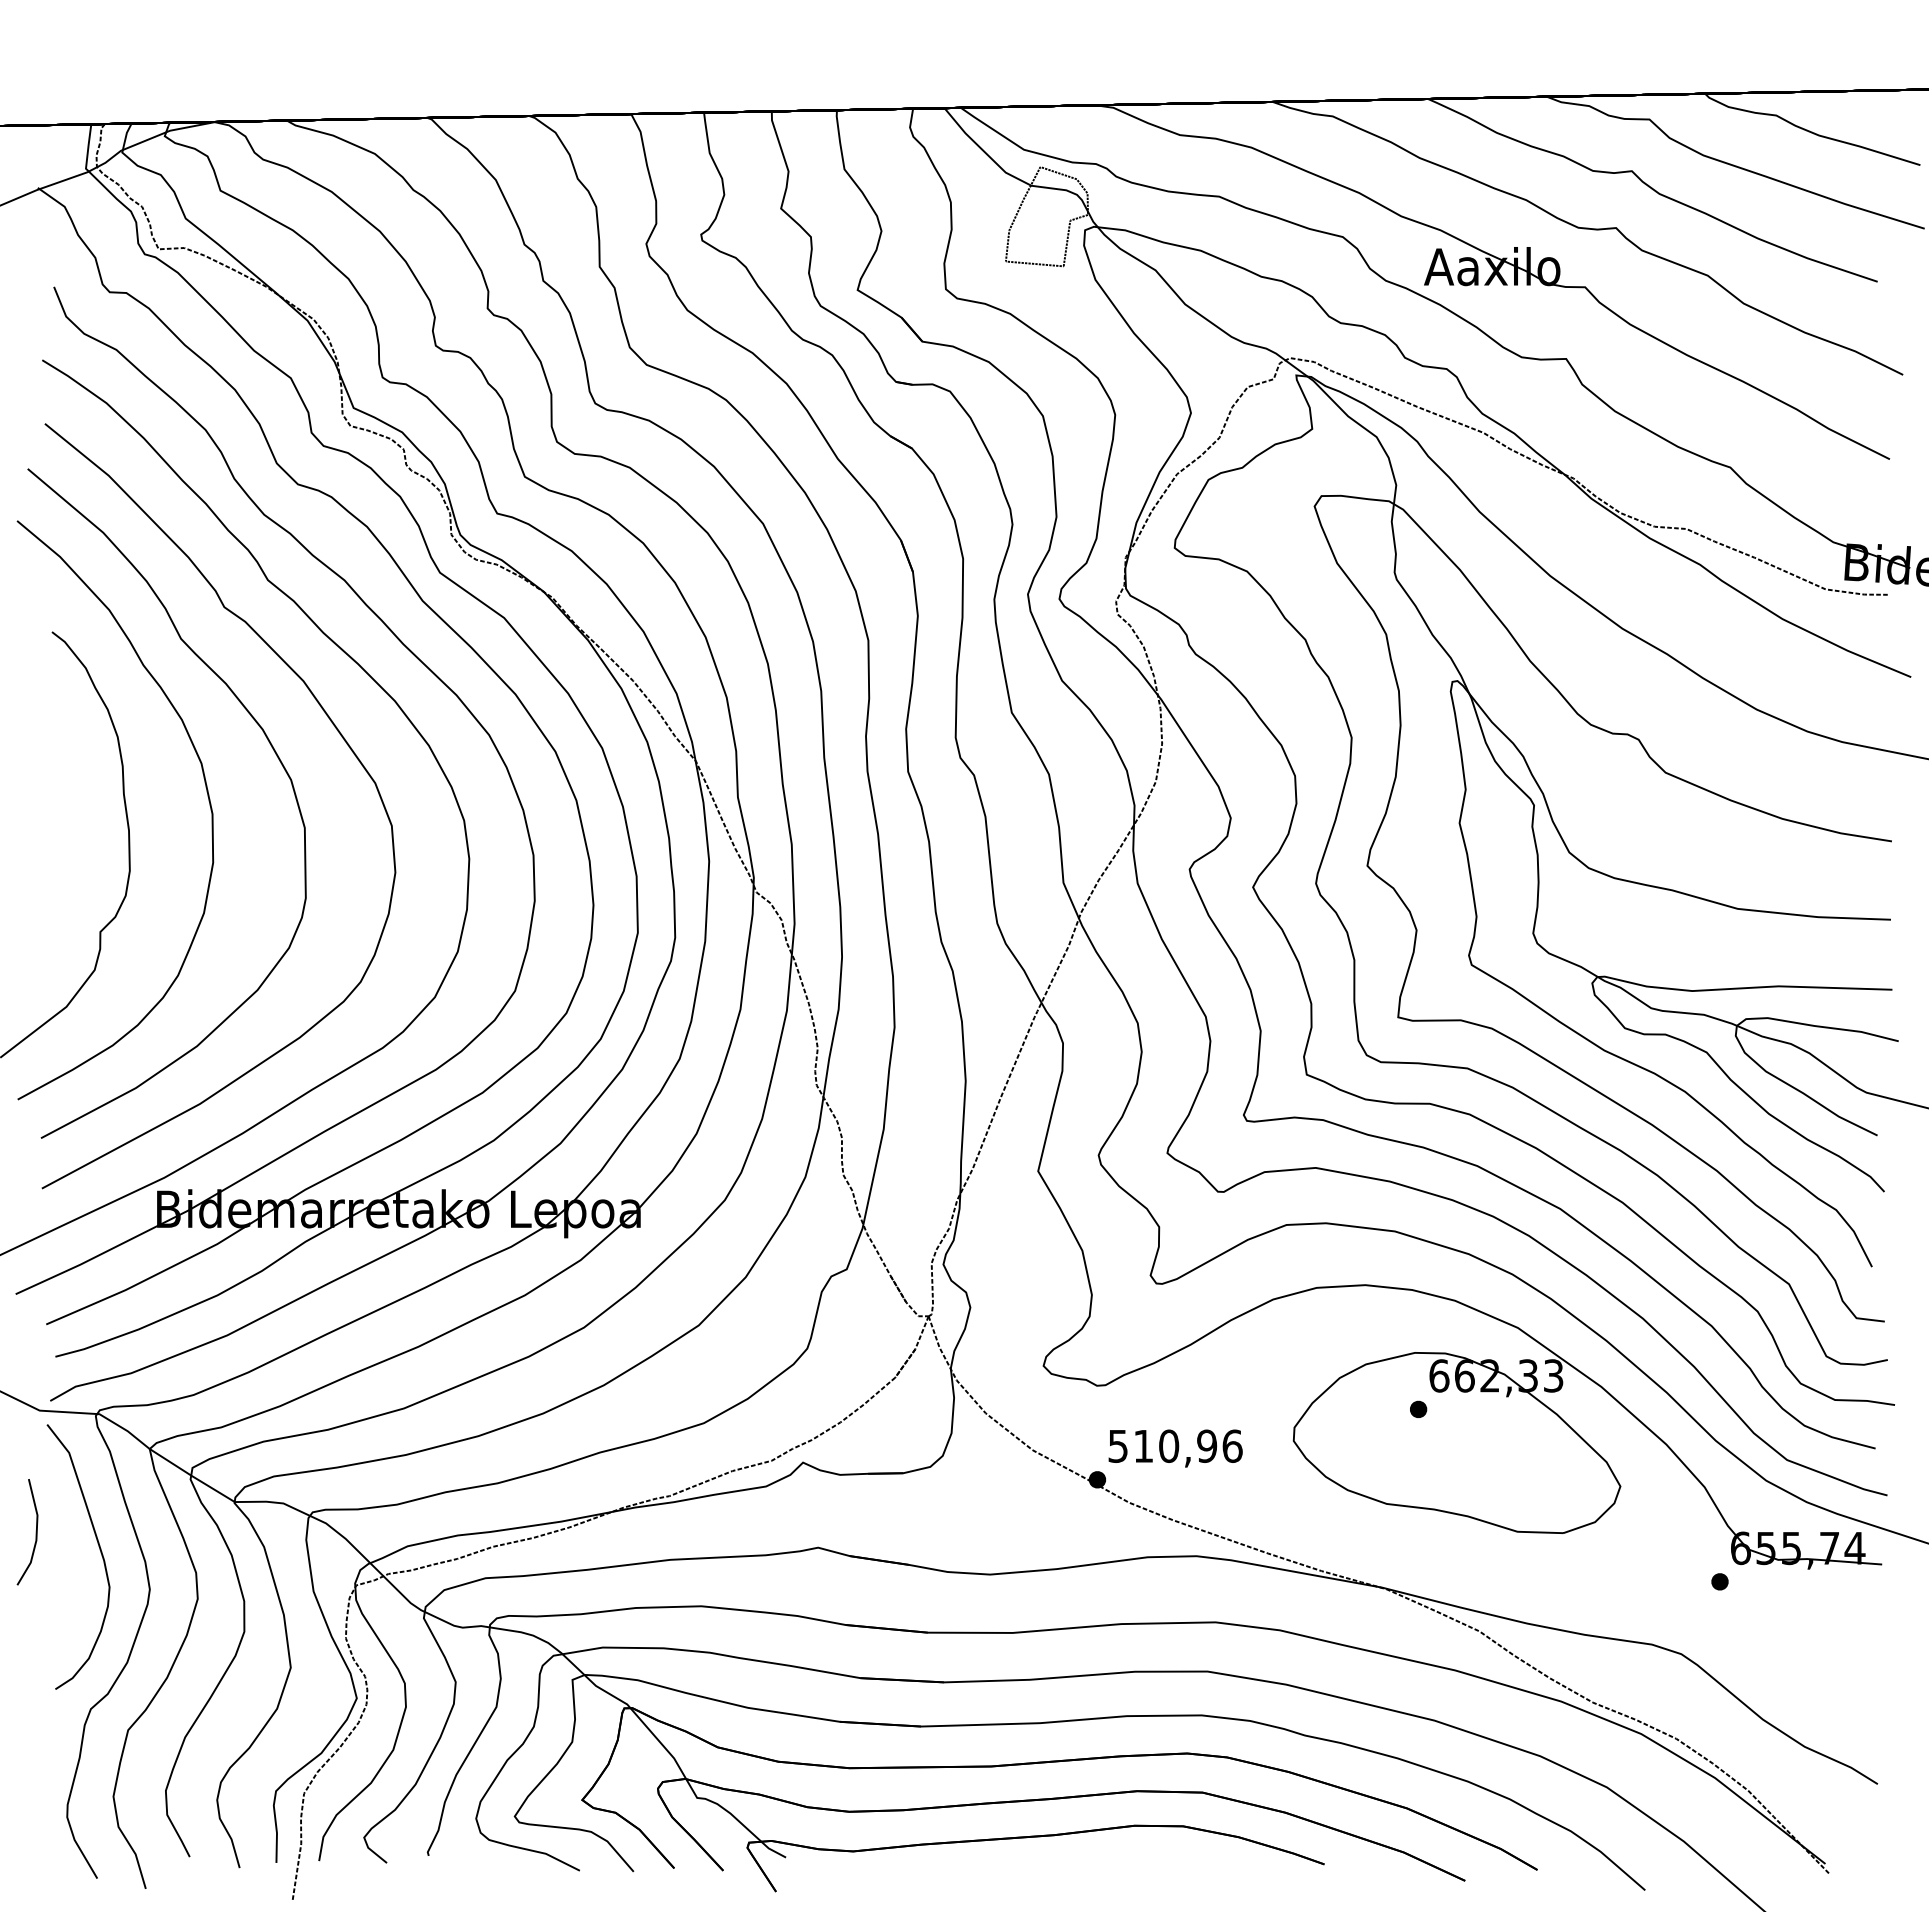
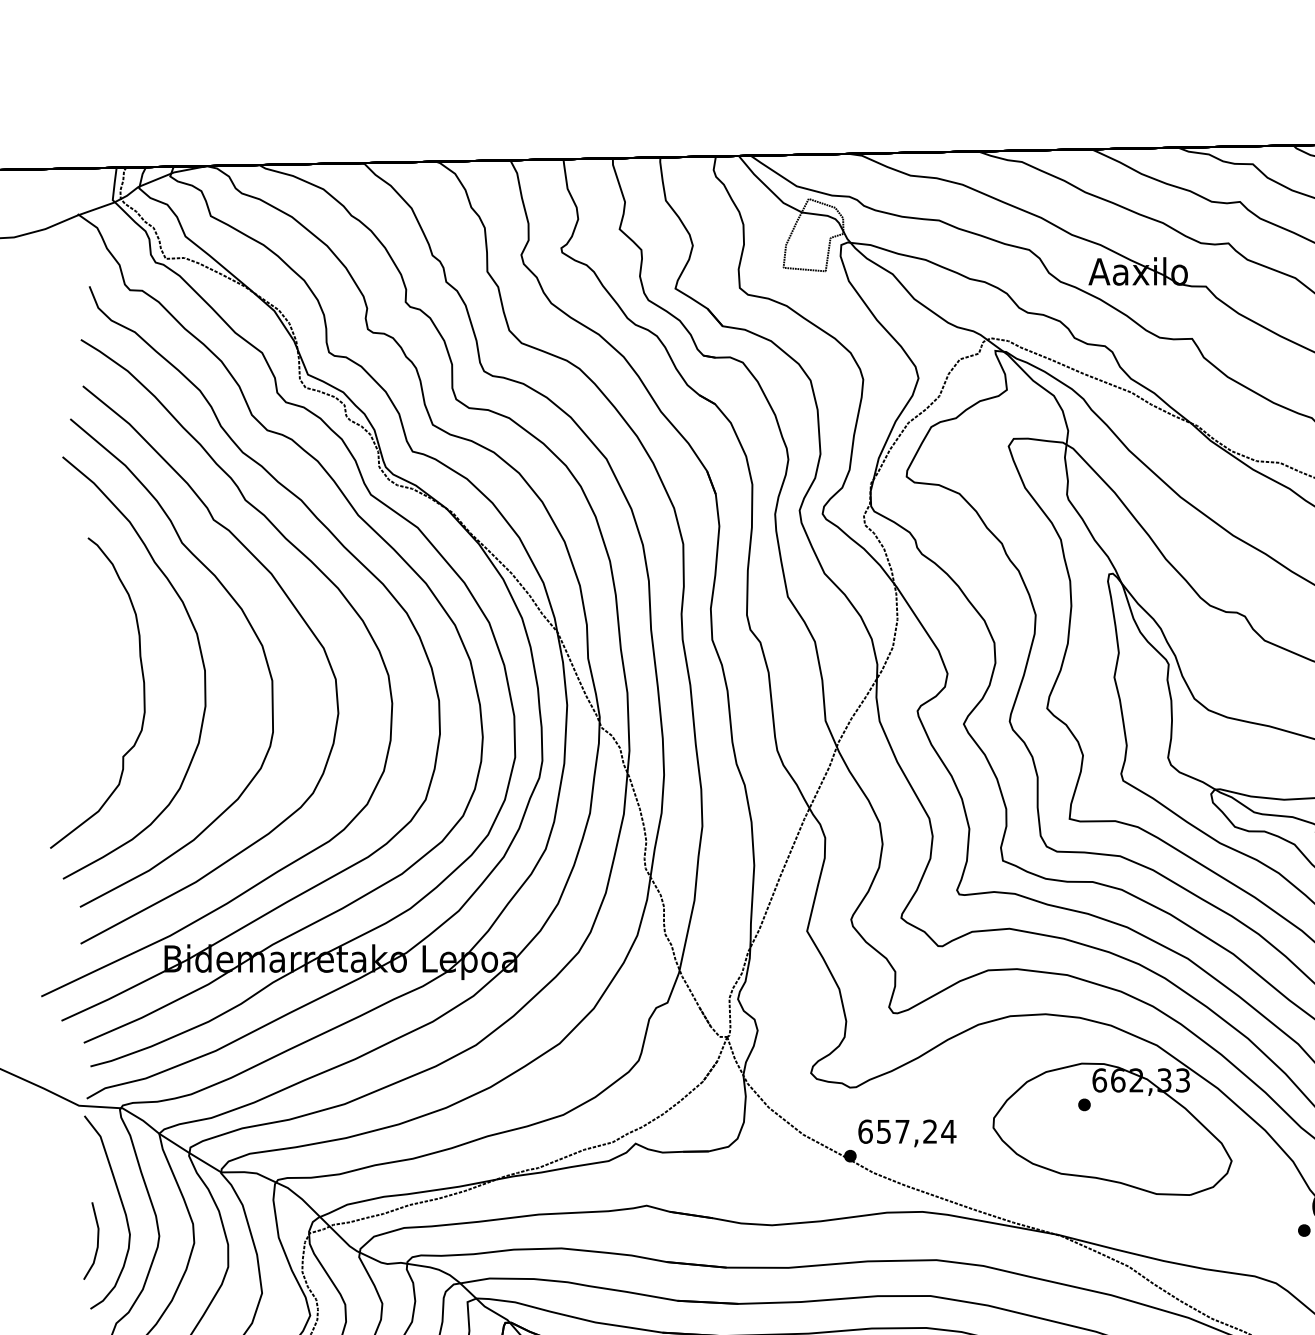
text: (1175, 1445) -> (907, 1131), 510,96 -> 657,24
line: (35, 1532) -> (97, 1241), moved

